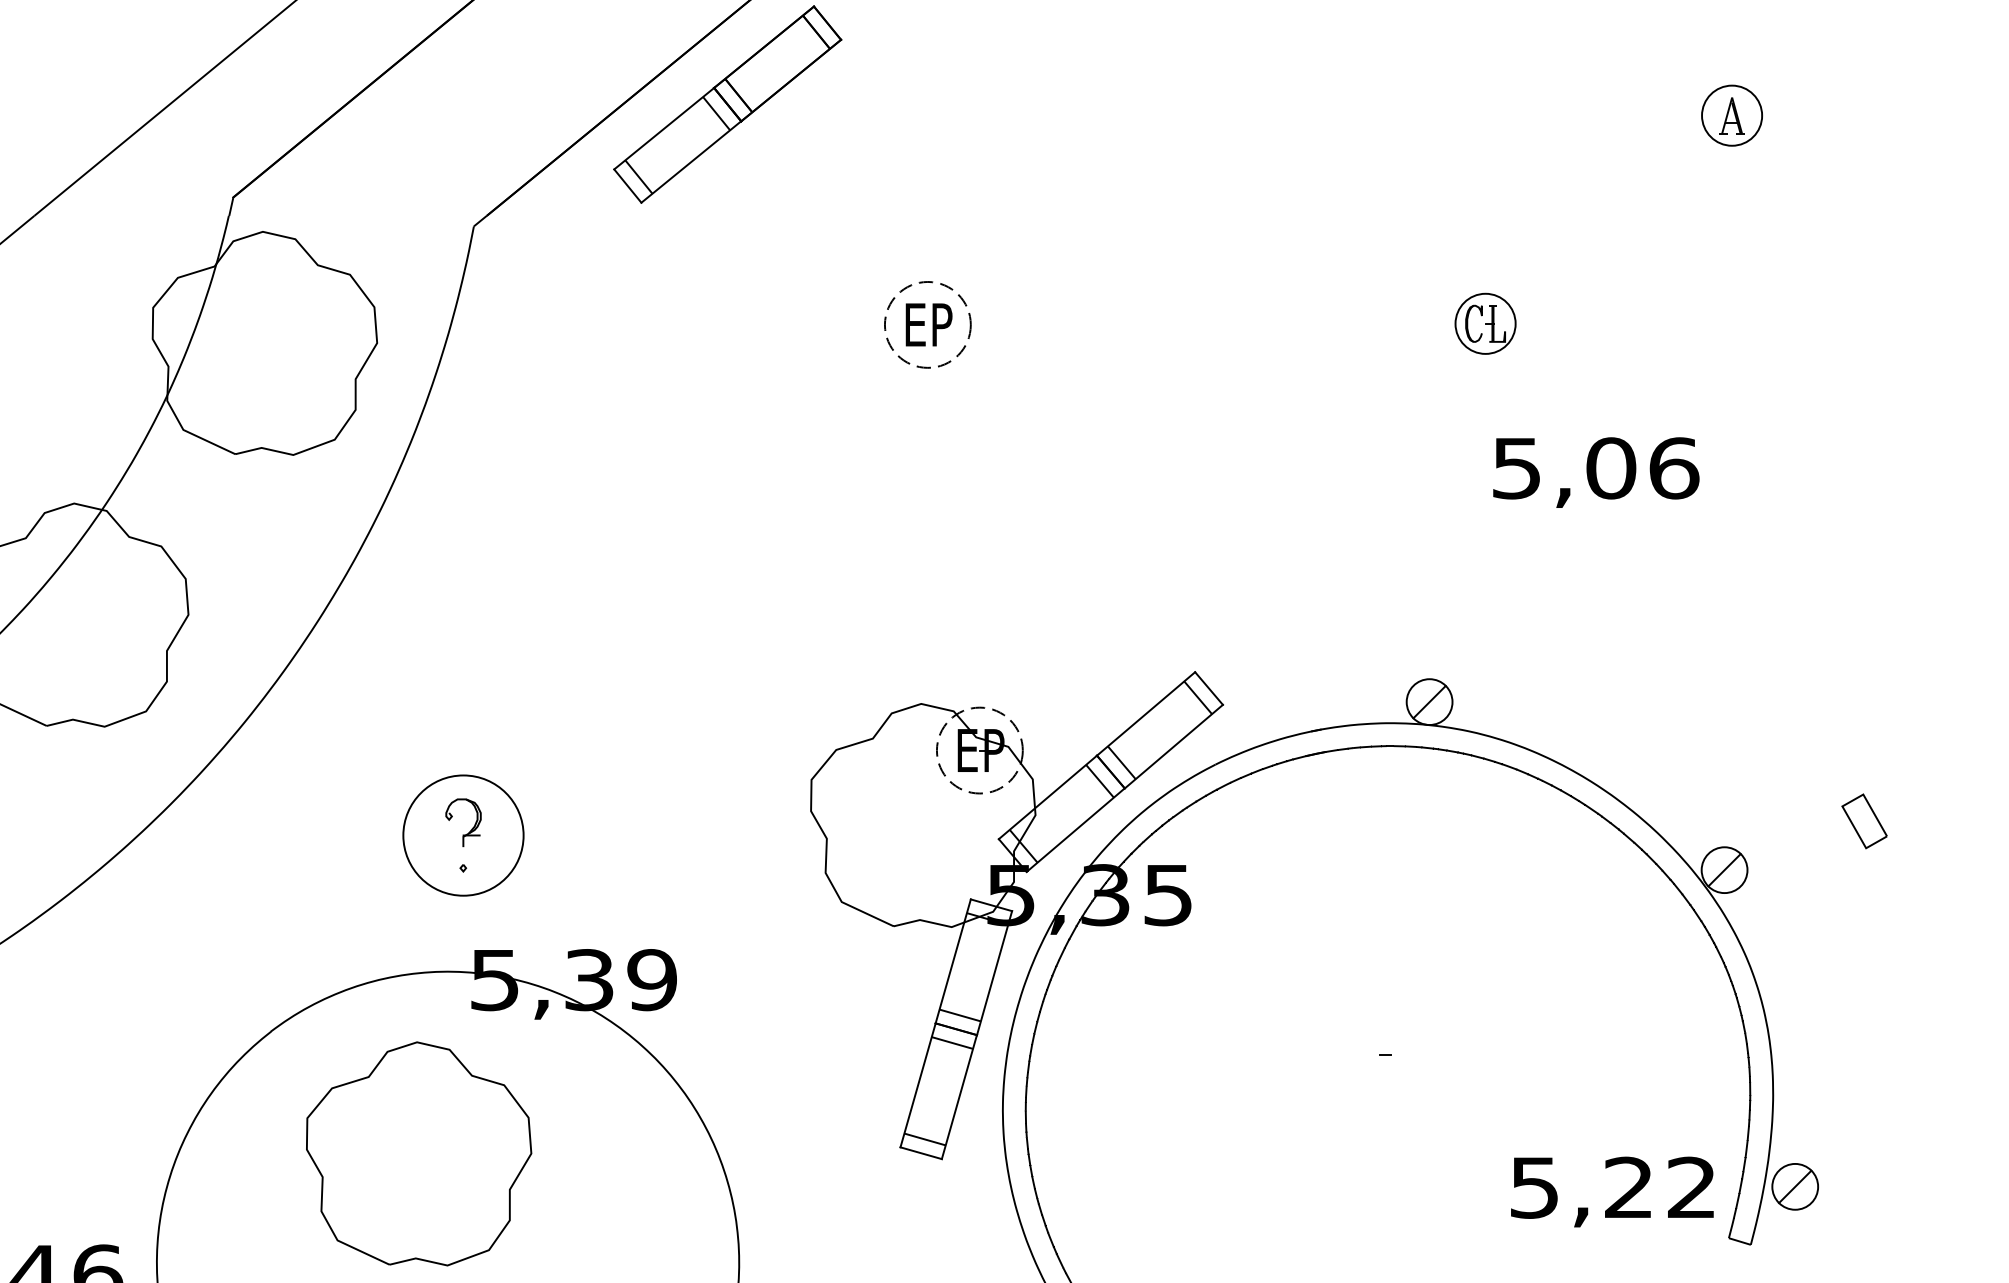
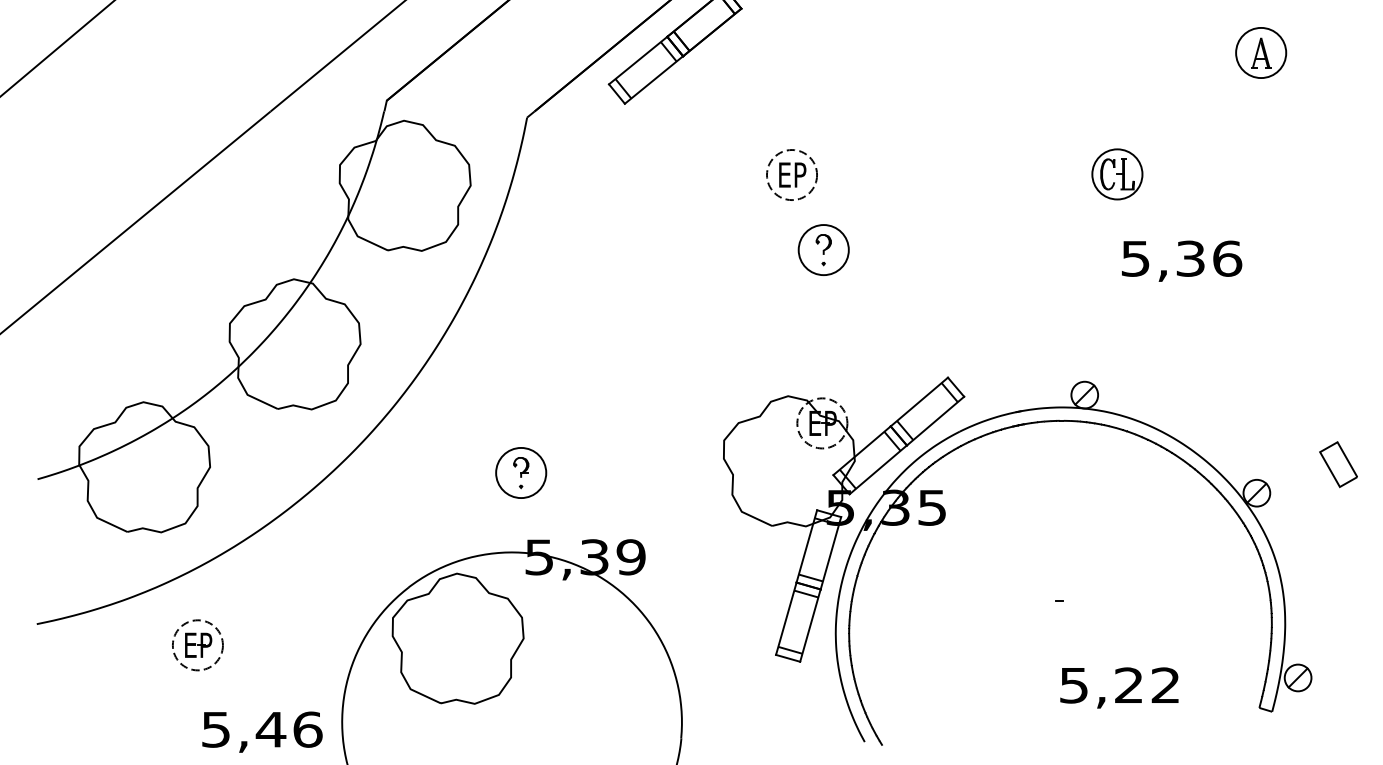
part: (1732, 114) -> (1261, 52), size x1.43
part: (1485, 323) -> (1117, 174), size x1.43
part: (981, 452) -> (823, 249), added
text: (1610, 467) -> (1190, 258), 5,06 -> 5,36
part: (1864, 820) -> (1338, 464), size x1.43
part: (464, 834) -> (521, 472), size x0.71
part: (417, 1153) -> (457, 638), moved
text: (1612, 1191) -> (1119, 687), moved

